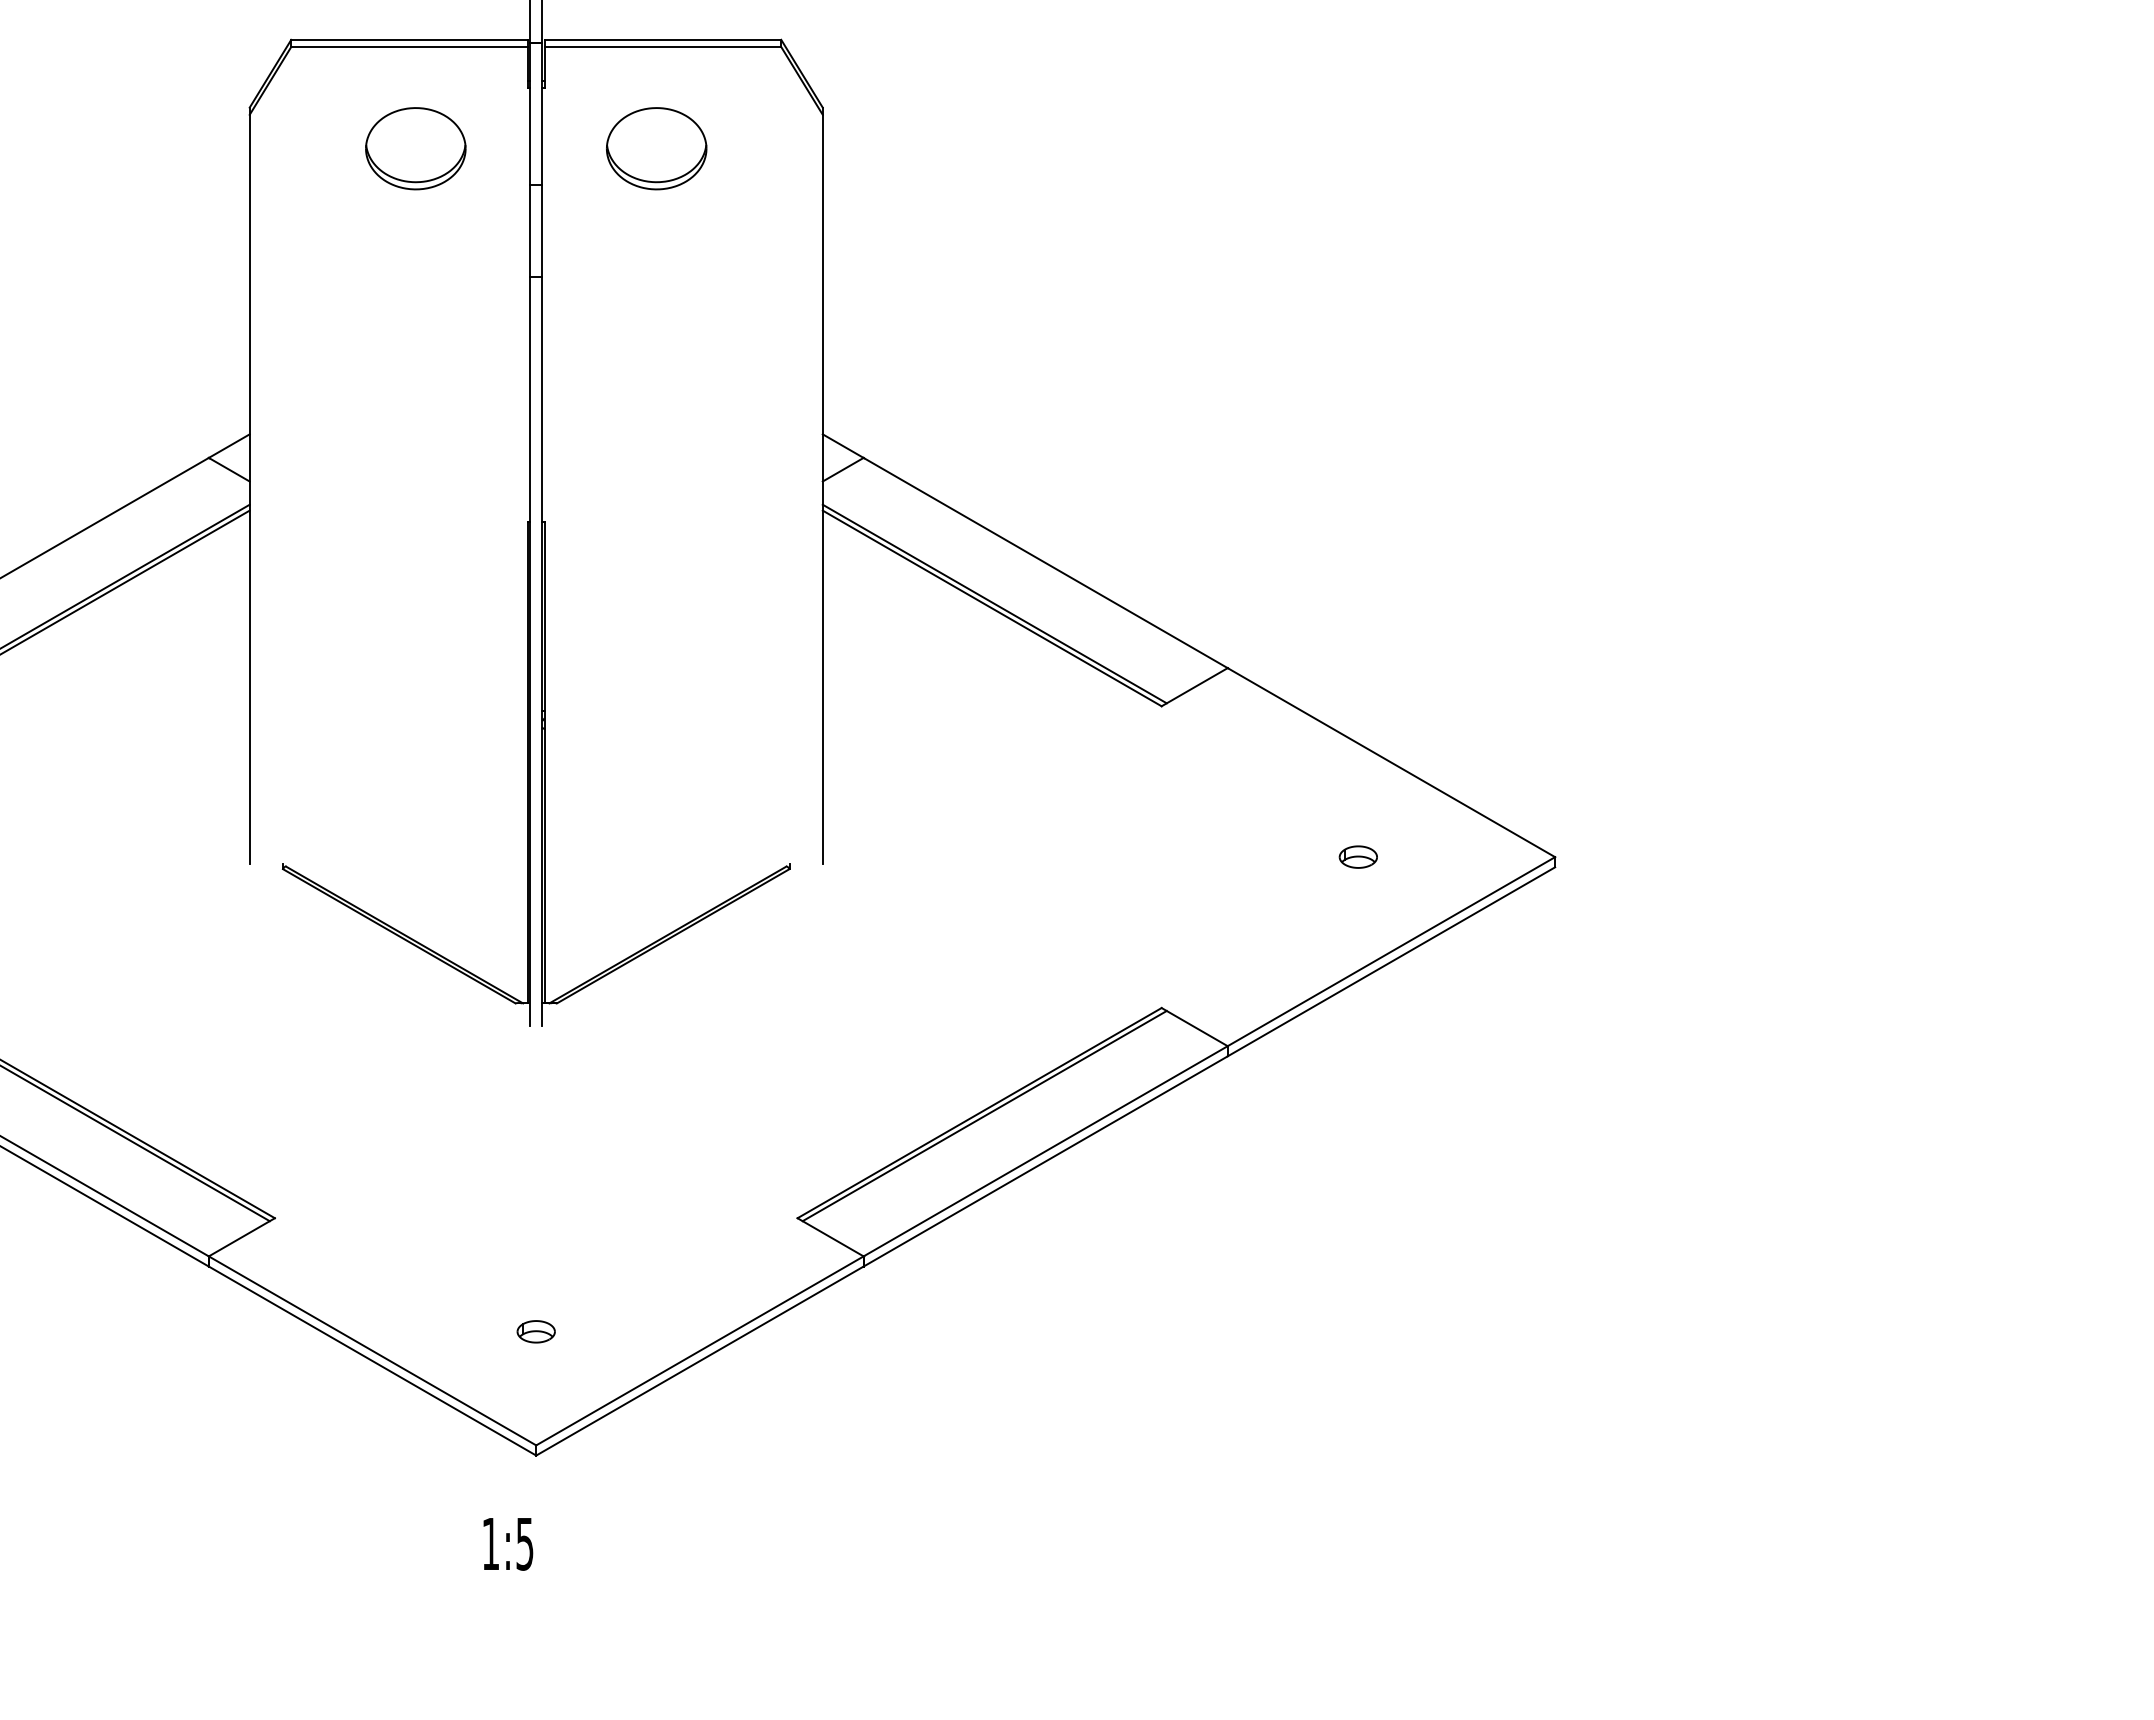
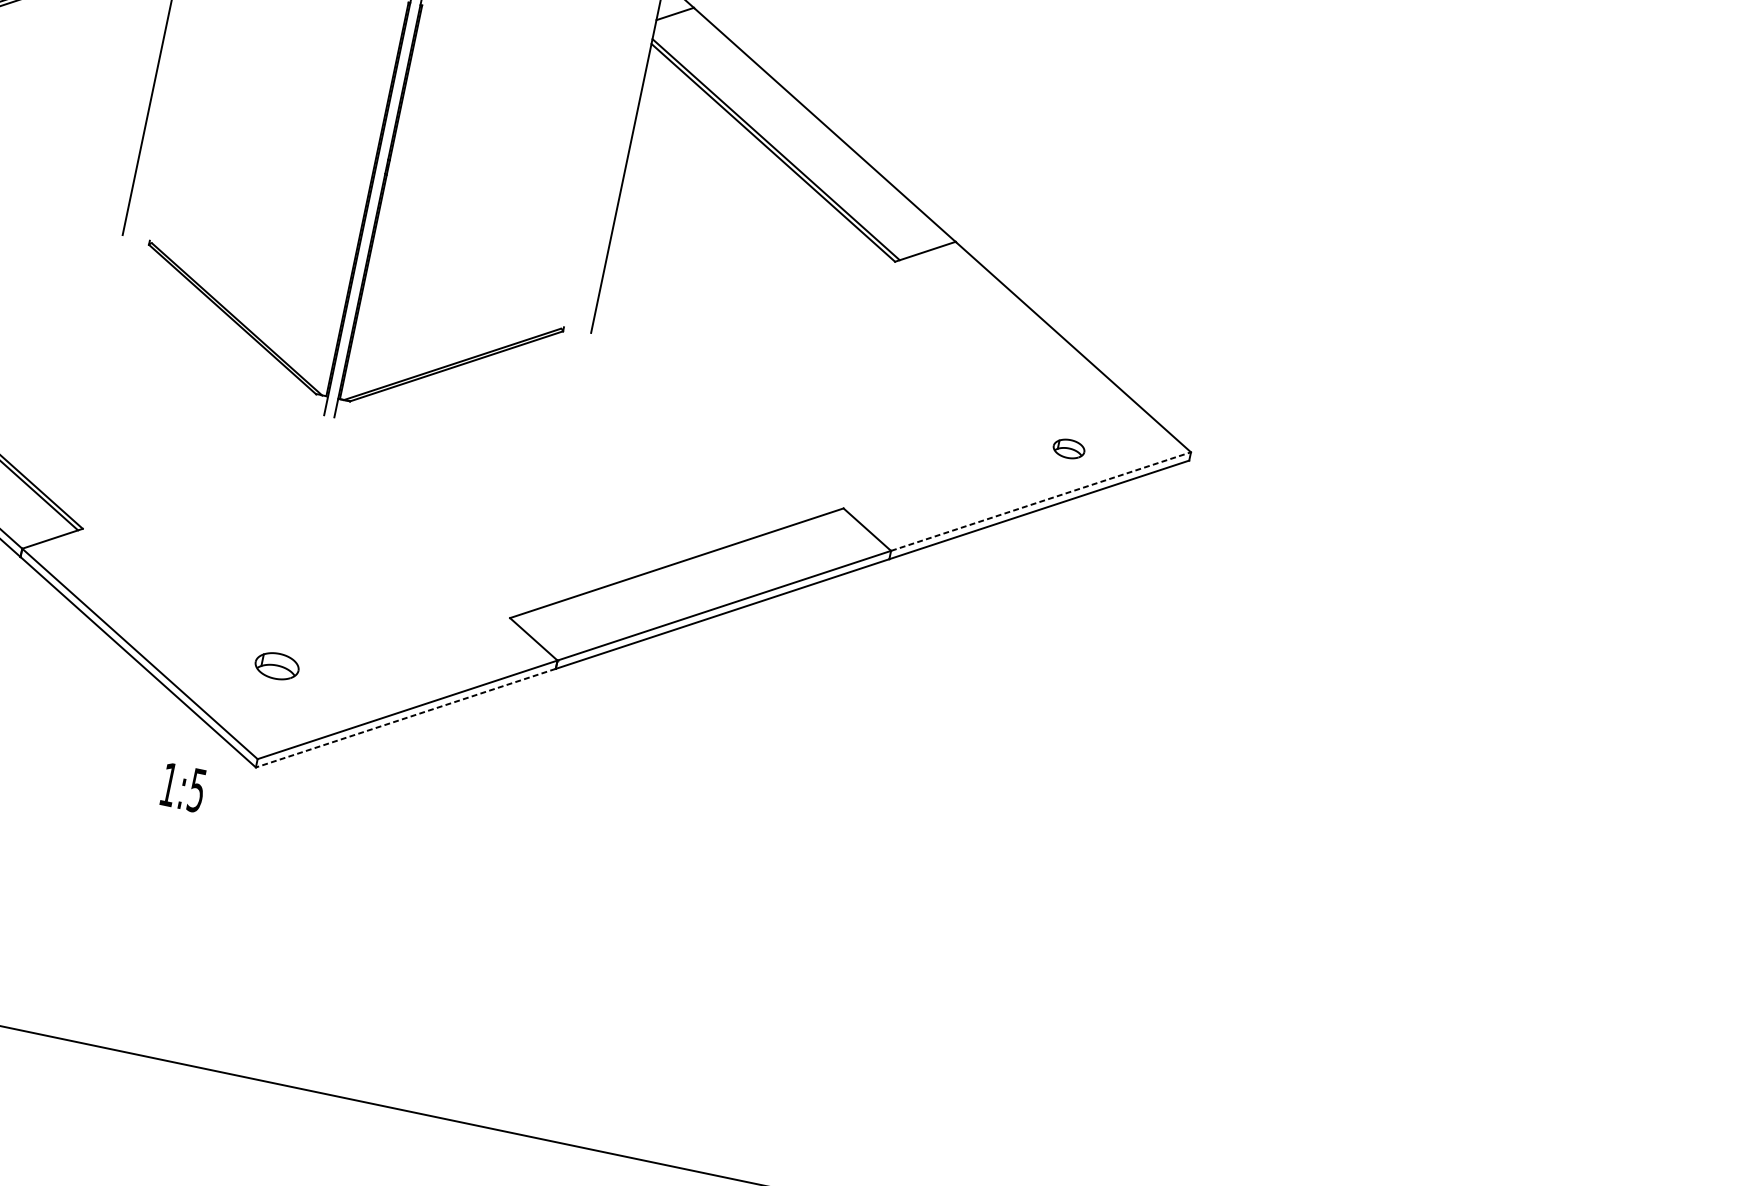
part: (1357, 856) -> (1068, 448), moved
line: (1391, 951) -> (1041, 501), solid -> dashed
line: (984, 1115) -> (680, 566), removed
part: (535, 1331) -> (276, 665), size x1.4
line: (699, 1361) -> (405, 718), solid -> dashed
text: (508, 1544) -> (183, 788), moved

